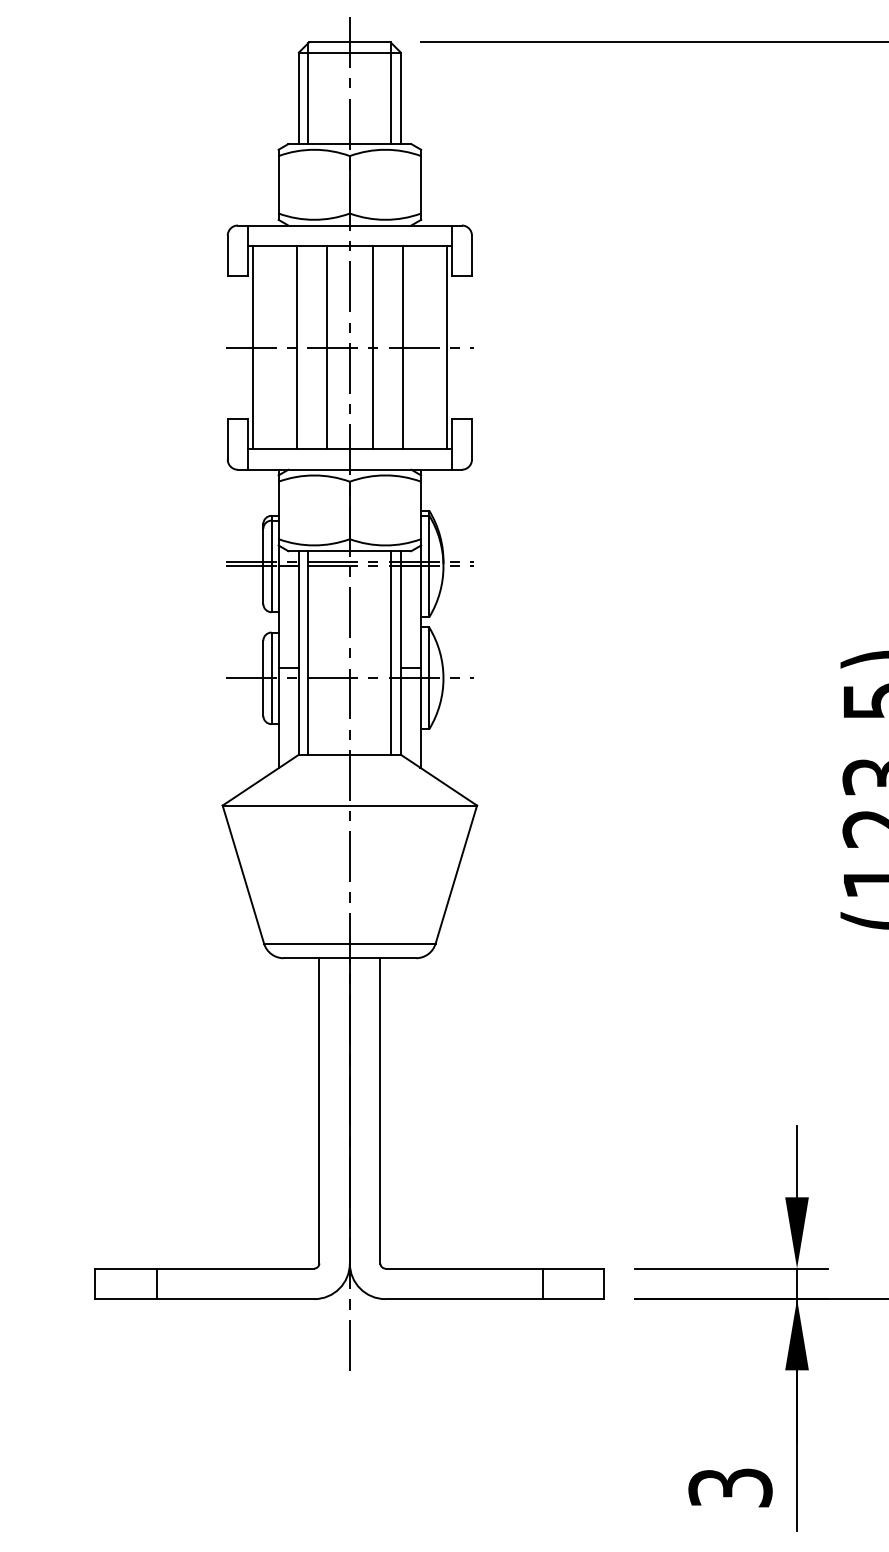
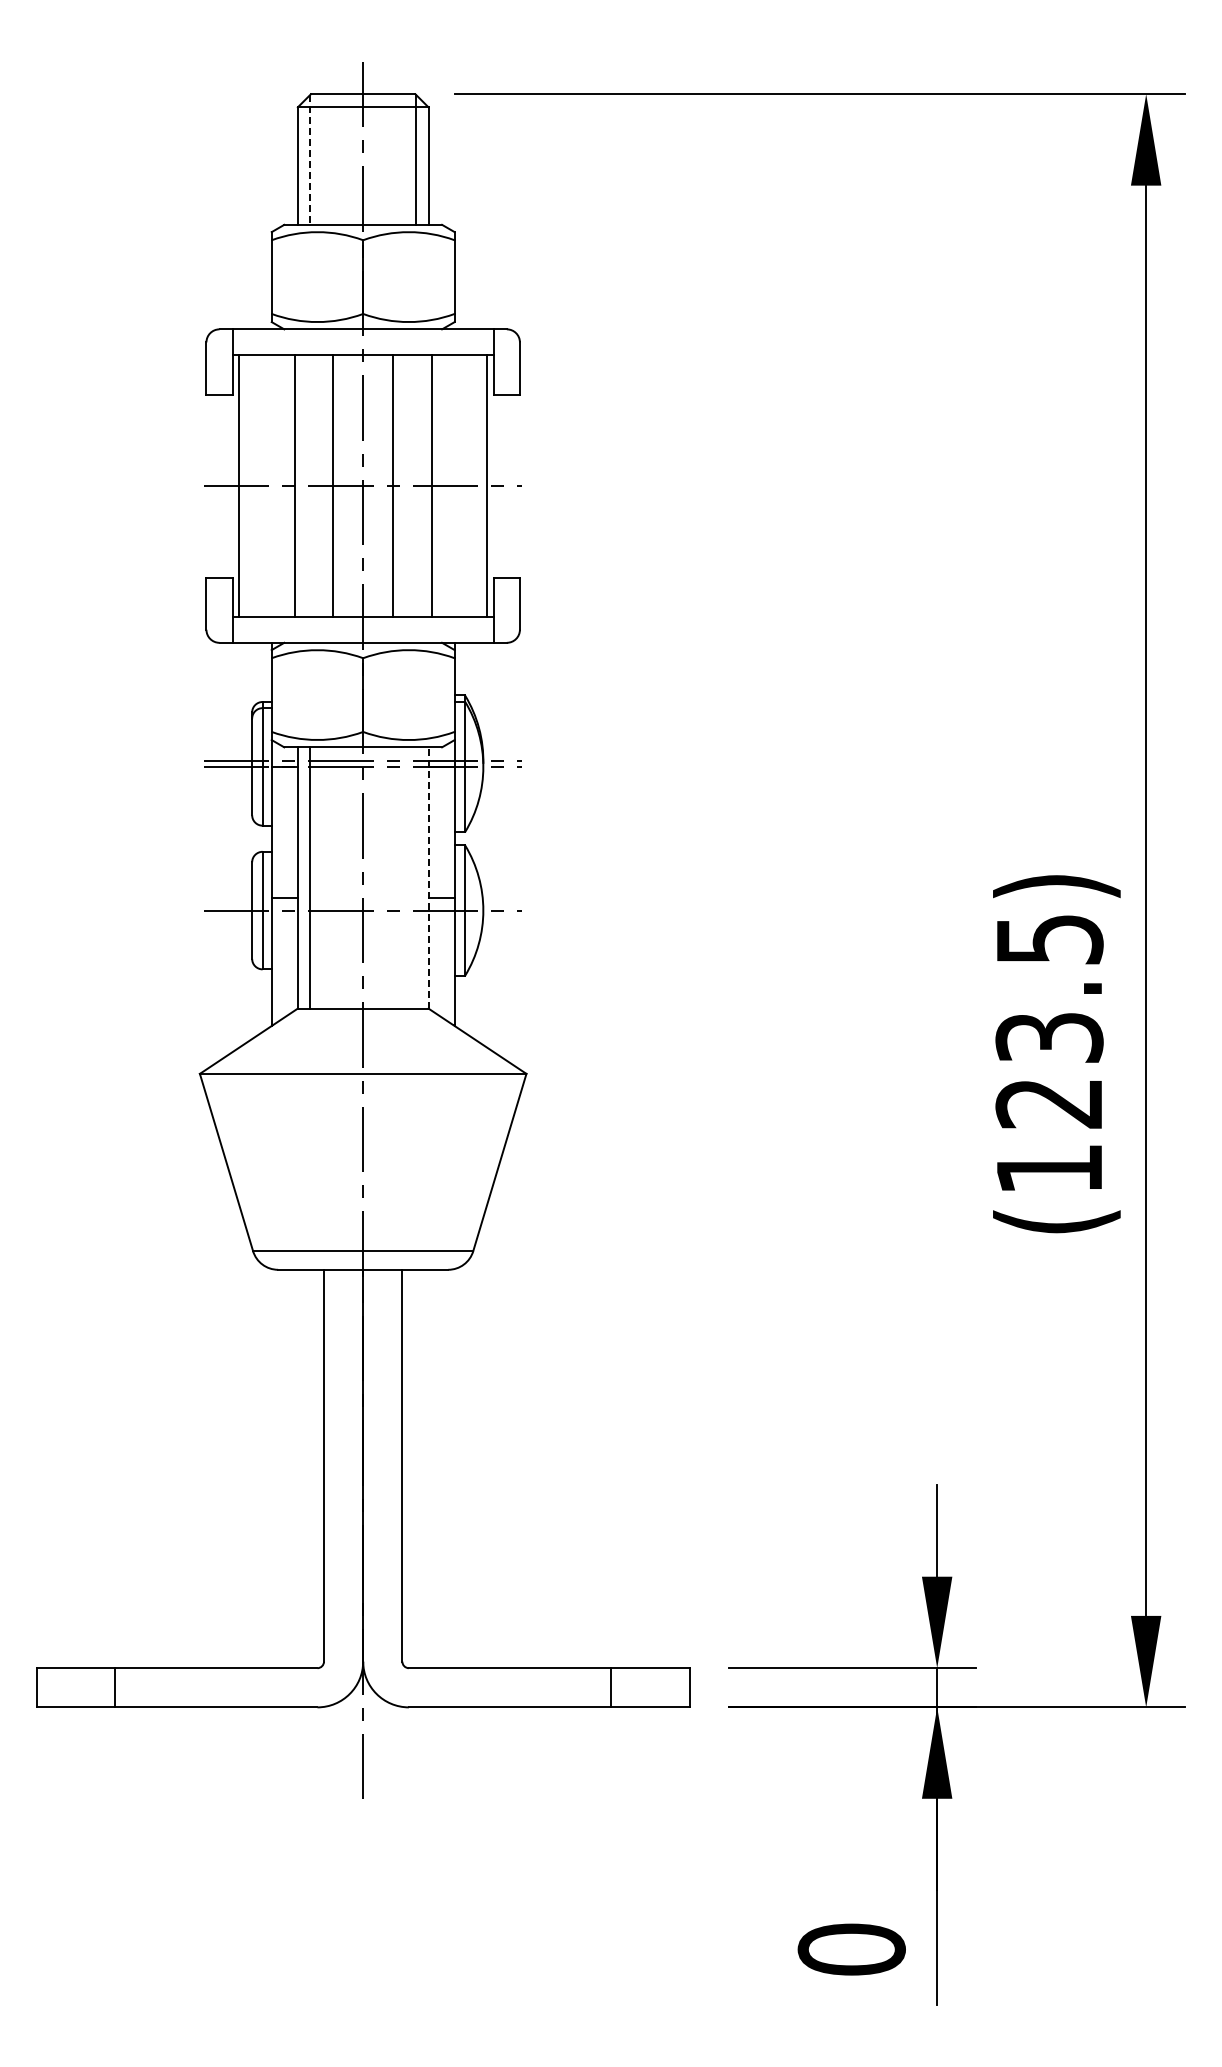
line: (308, 93) -> (309, 160), solid -> dashed
line: (391, 652) -> (416, 877), removed
line: (400, 652) -> (428, 877), solid -> dashed
text: (730, 1487) -> (851, 1949), 3 -> 0

